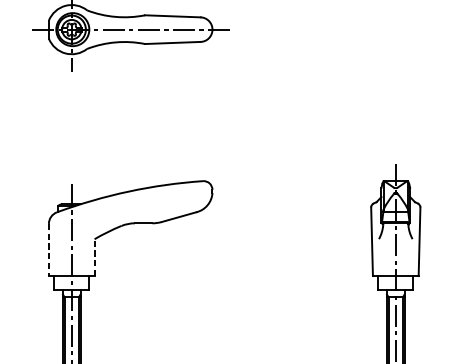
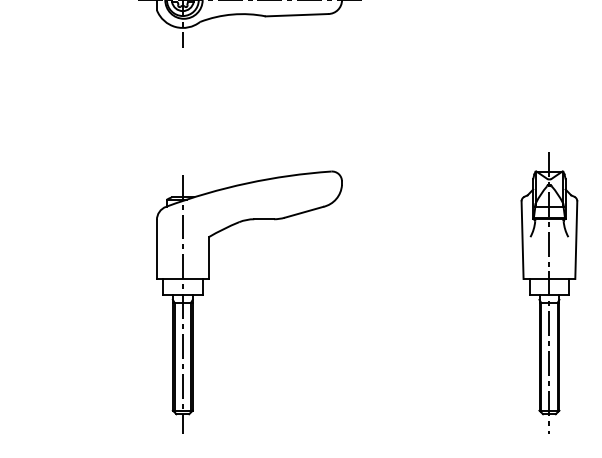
line: (48, 250) -> (156, 249), dashed -> solid
line: (94, 258) -> (208, 258), dashed -> solid

